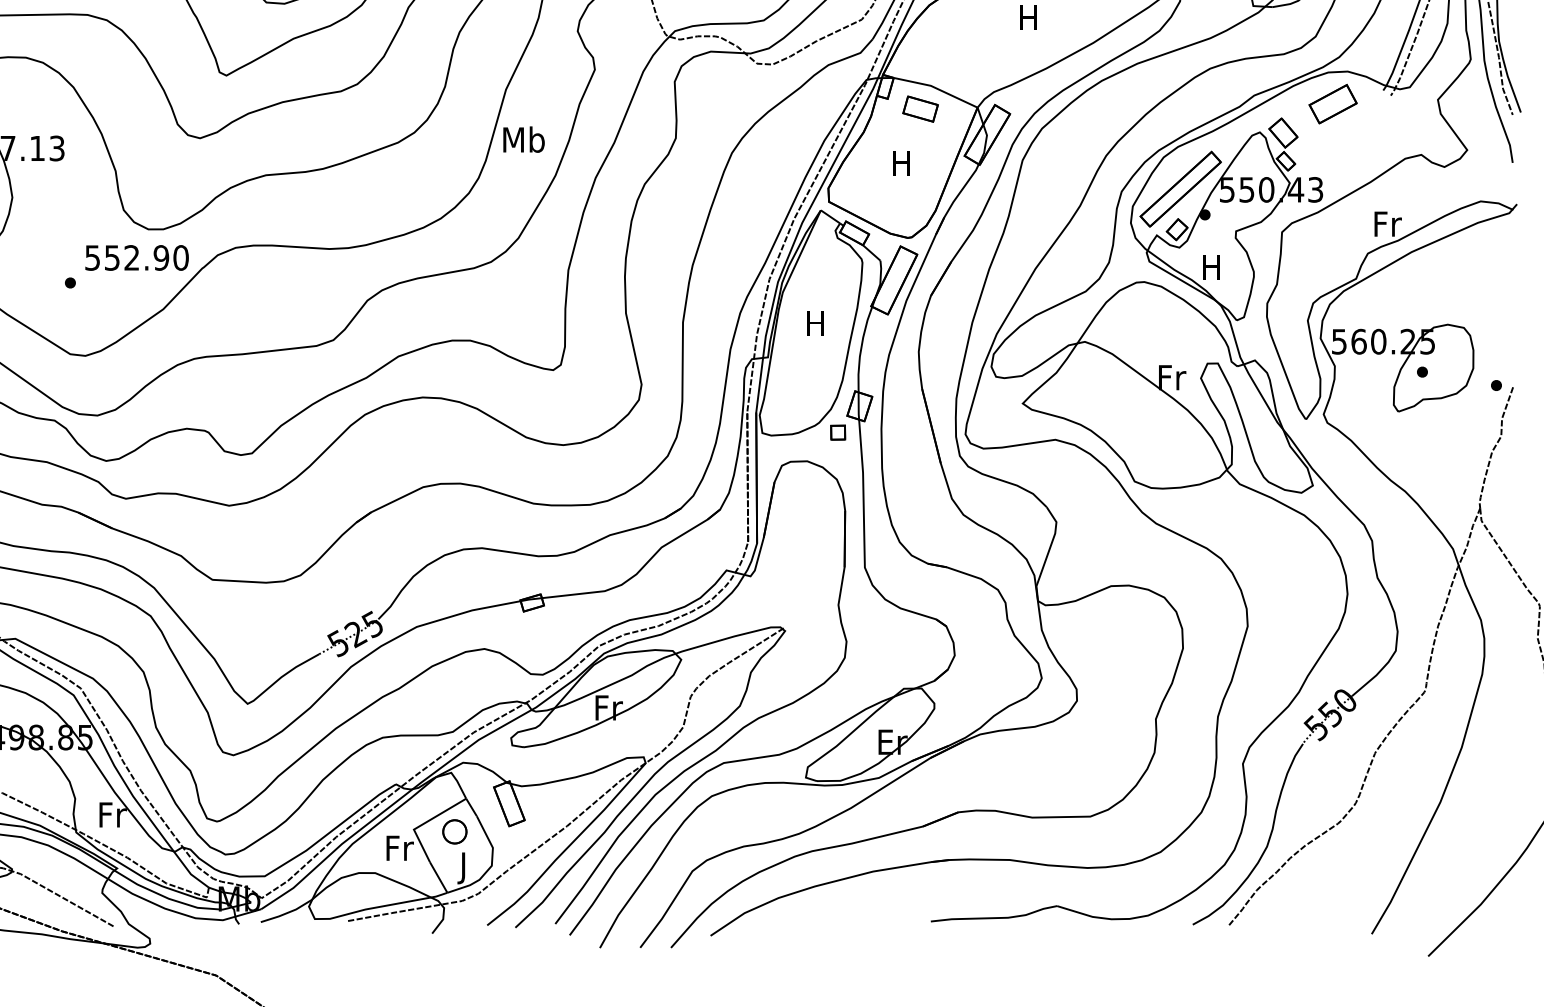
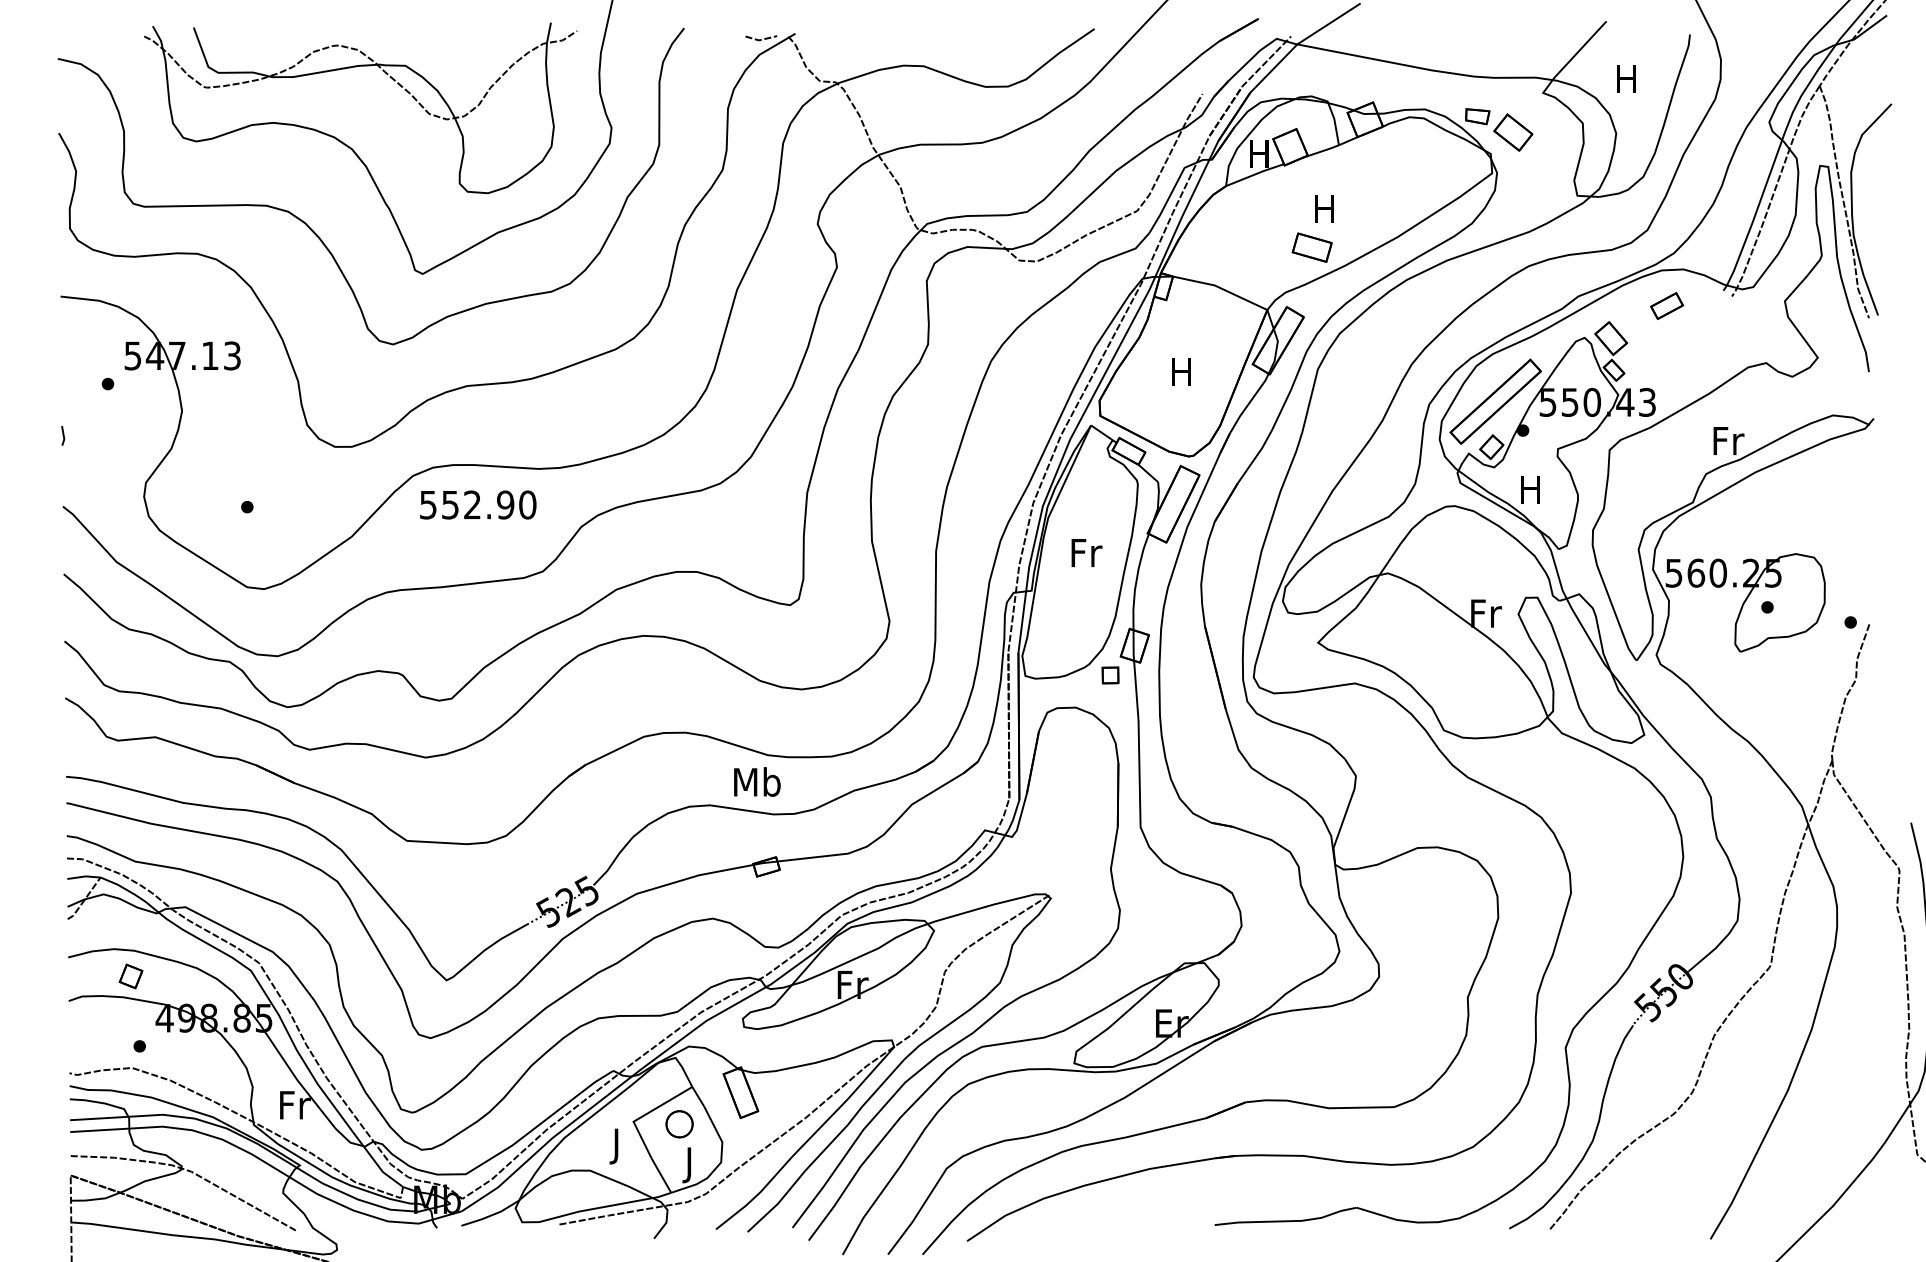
part: (1332, 103) -> (1666, 305), size x0.6
part: (919, 108) -> (1311, 247), moved
text: (524, 139) -> (757, 781), moved
text: (137, 257) -> (478, 504), moved
text: (816, 324) -> (1086, 553), H -> Fr
text: (399, 851) -> (617, 1146), Fr -> J

